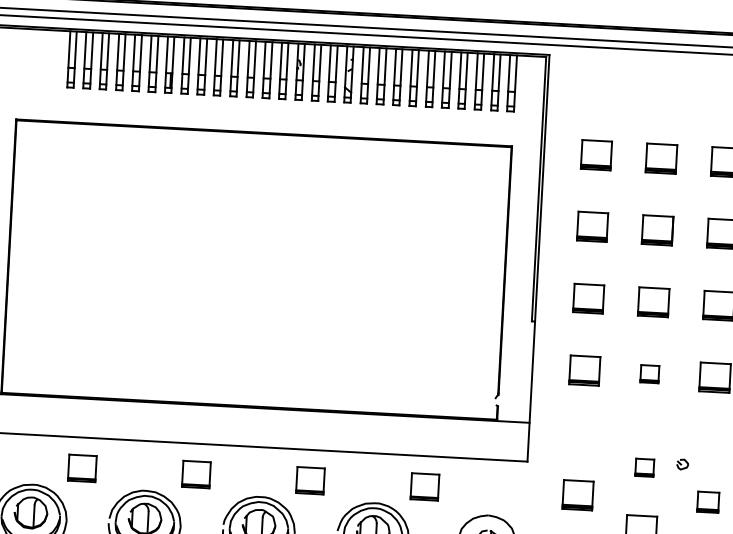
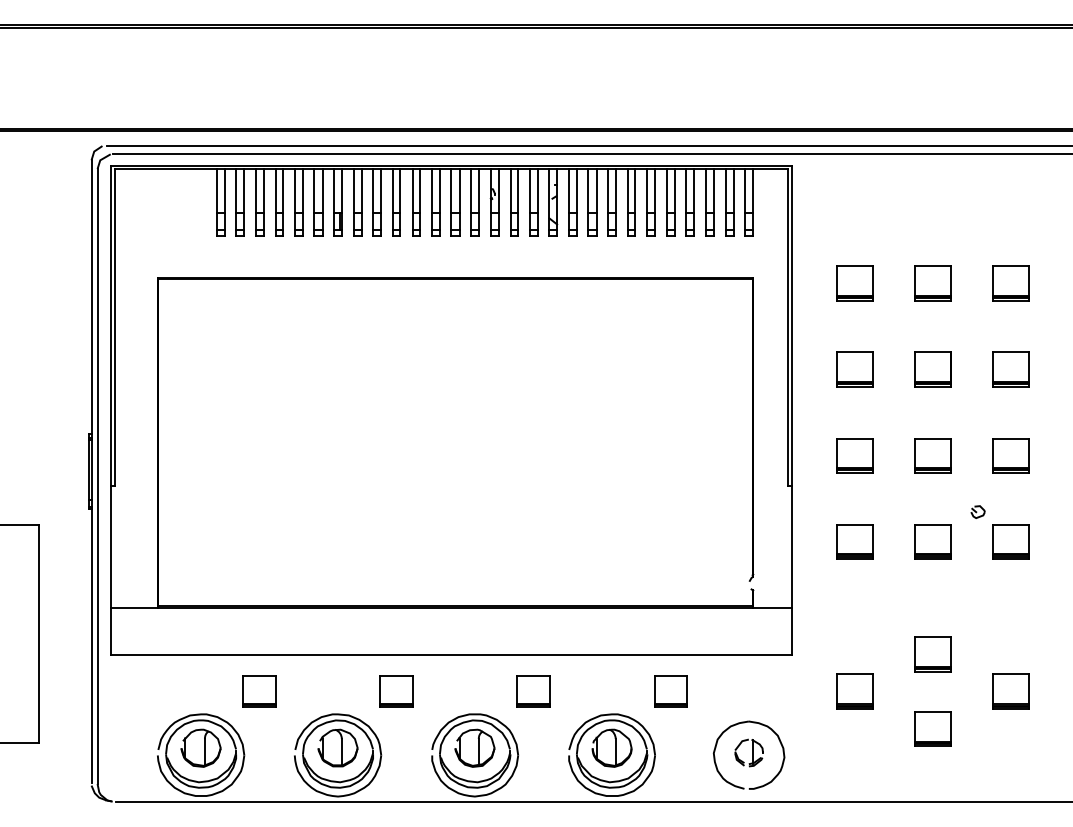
part: (649, 373) -> (932, 541), size x1.67
part: (682, 464) -> (977, 511), moved
part: (644, 467) -> (932, 654), size x1.67
part: (707, 502) -> (1010, 691), size x1.43

